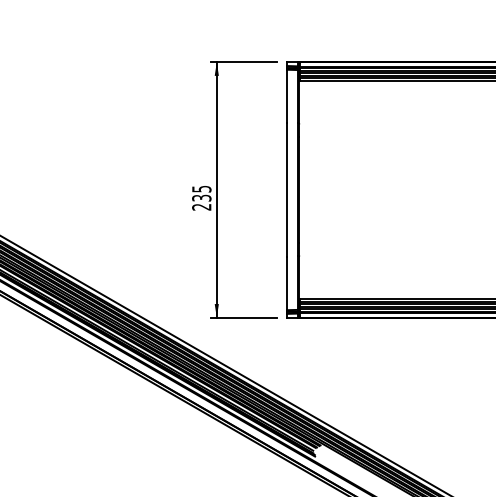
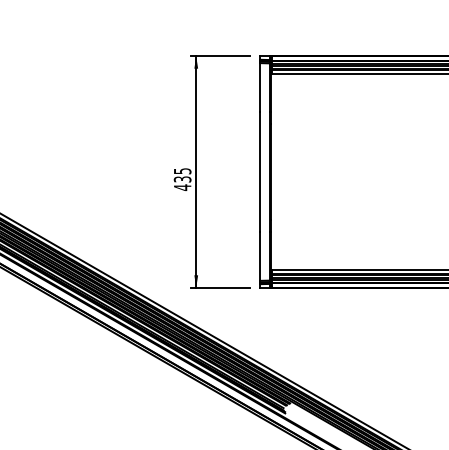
text: (201, 207) -> (182, 187), 235 -> 435

